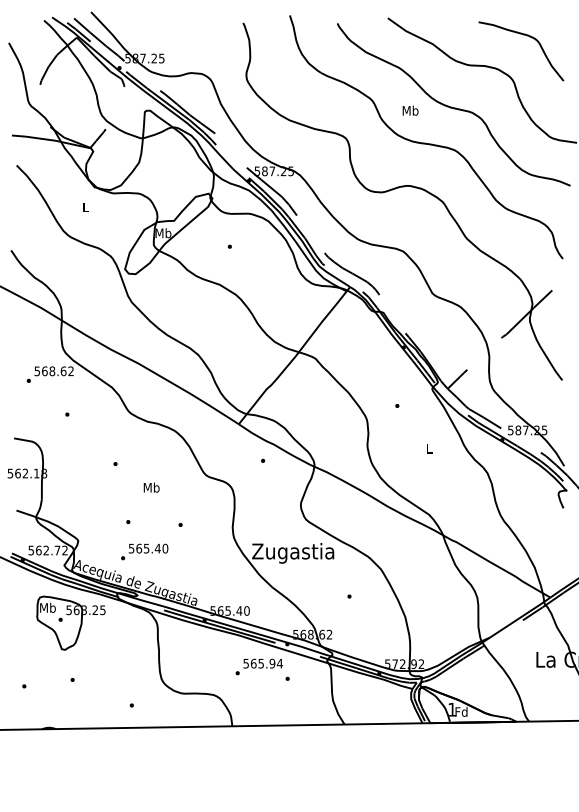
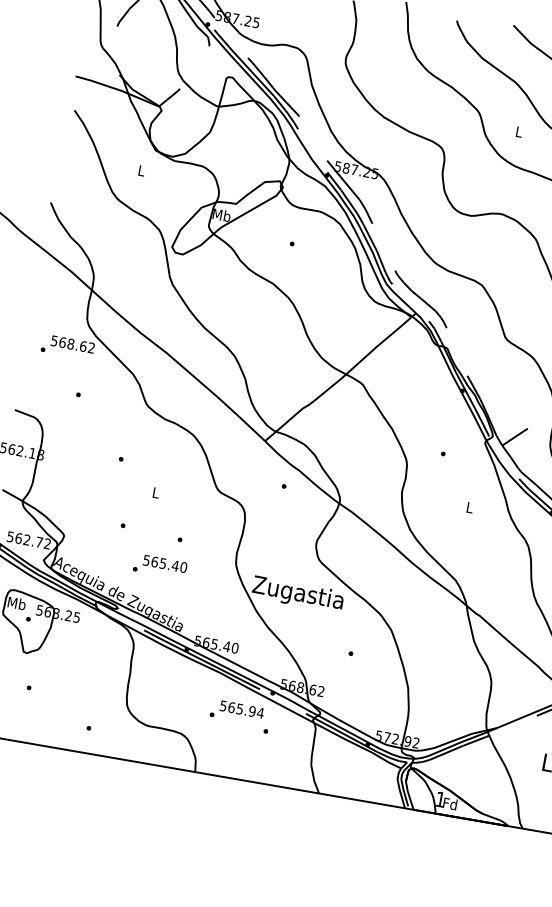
text: (410, 110) -> (519, 131), Mb -> L
text: (151, 487) -> (155, 492), Mb -> L
text: (144, 551) -> (160, 566), moved

